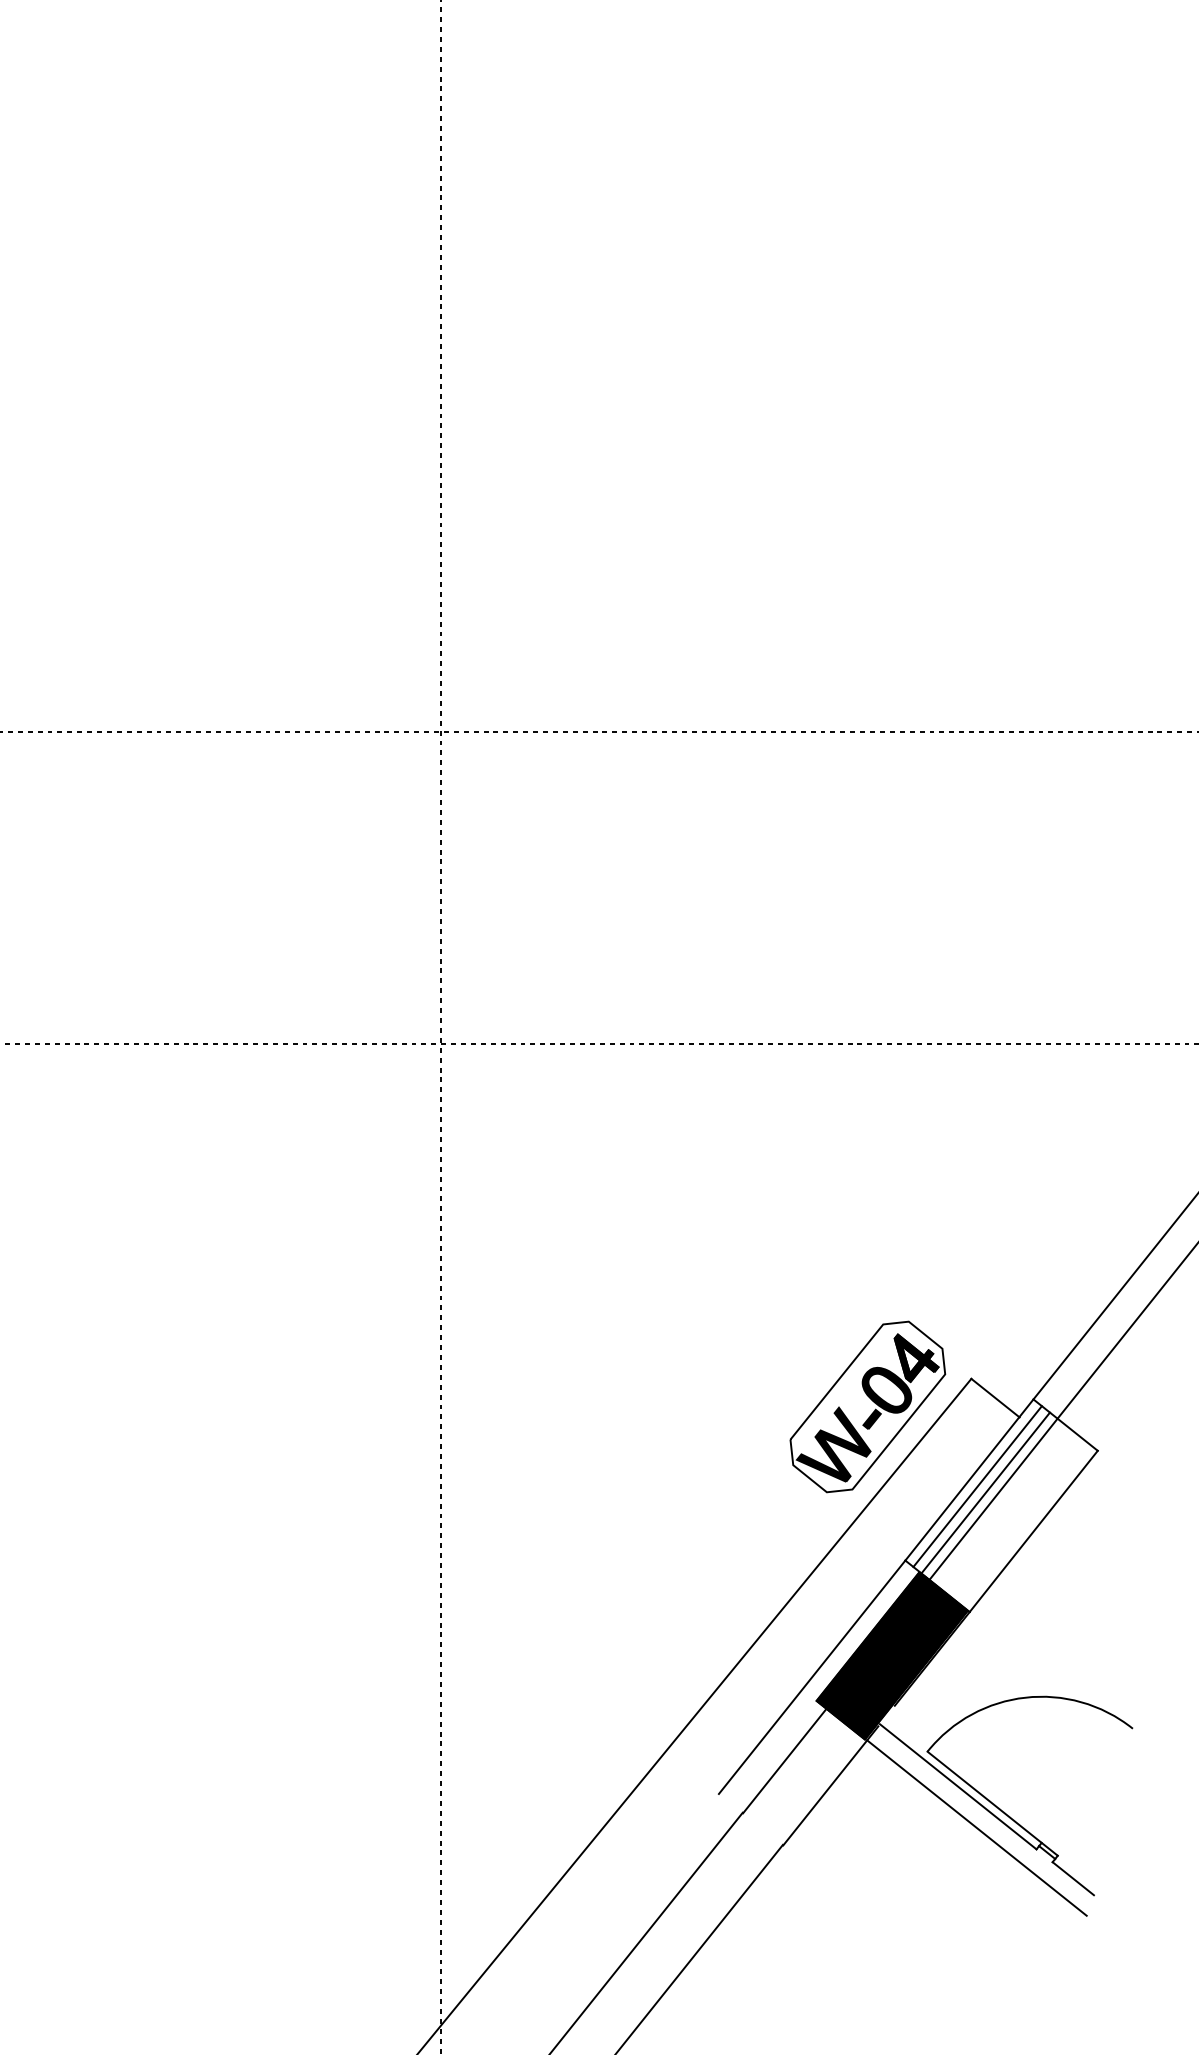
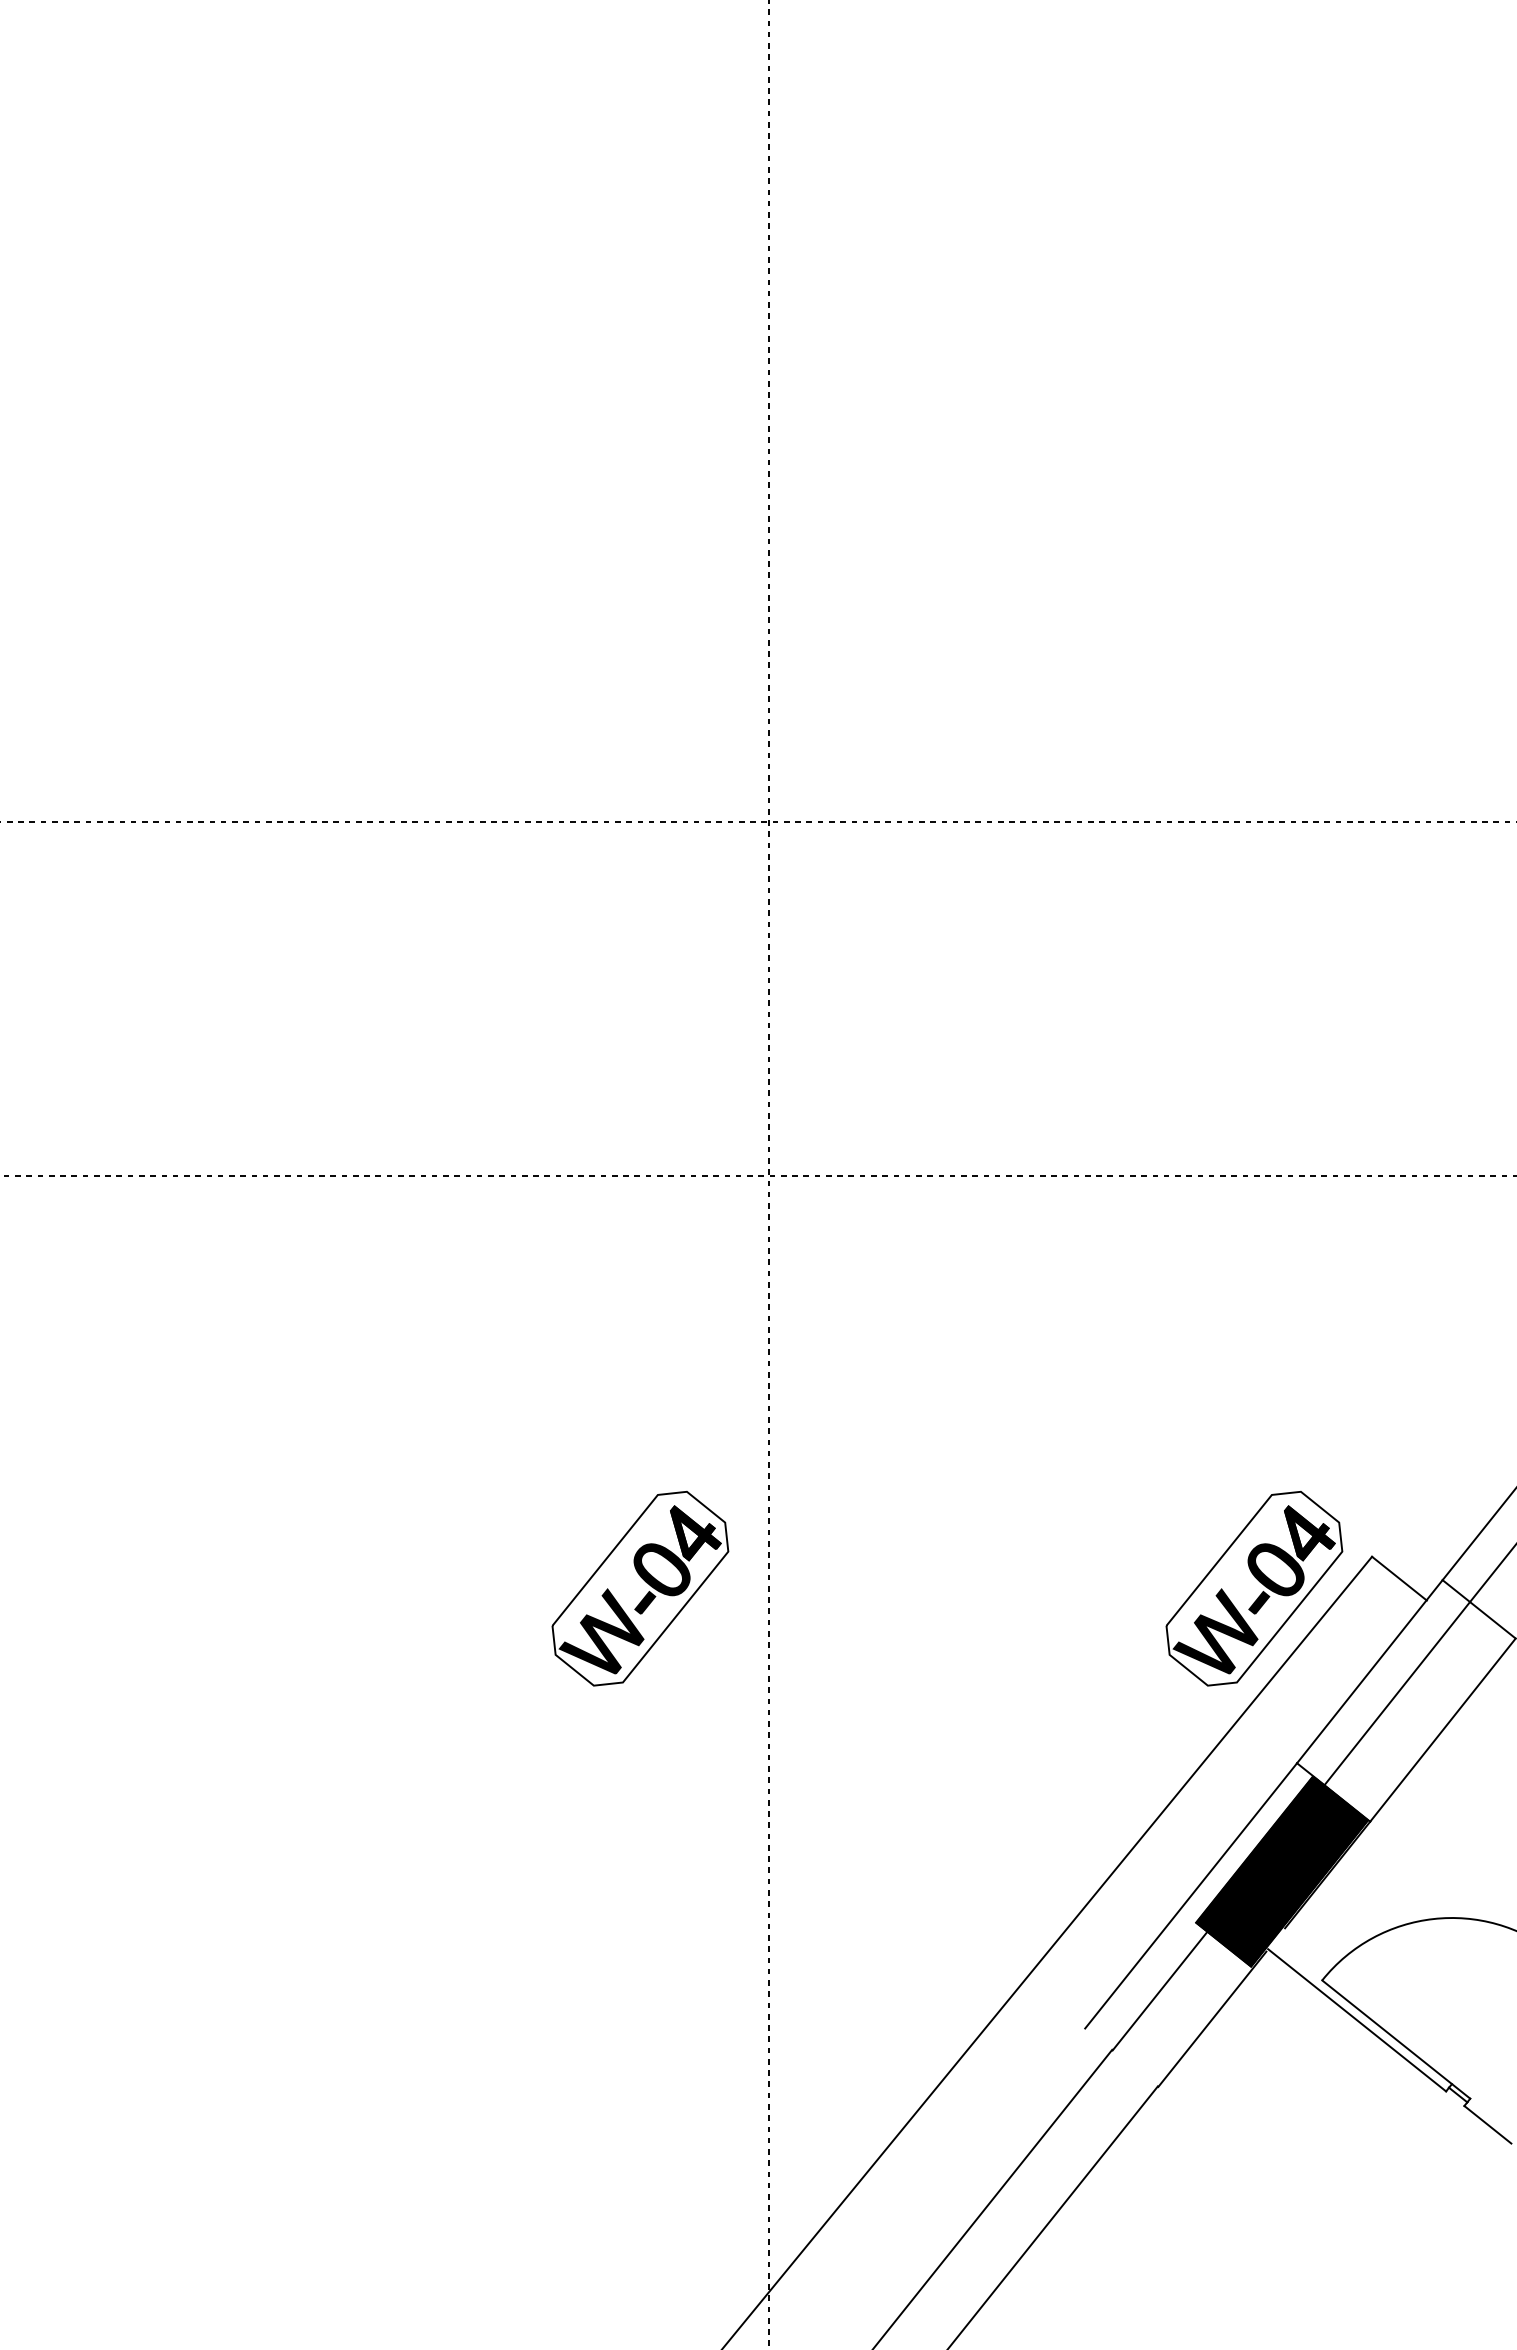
part: (327, 1406) -> (640, 1588), added
line: (977, 1485) -> (1379, 1678), removed
line: (985, 1493) -> (1388, 1686), removed
line: (977, 1827) -> (1378, 2066), removed

